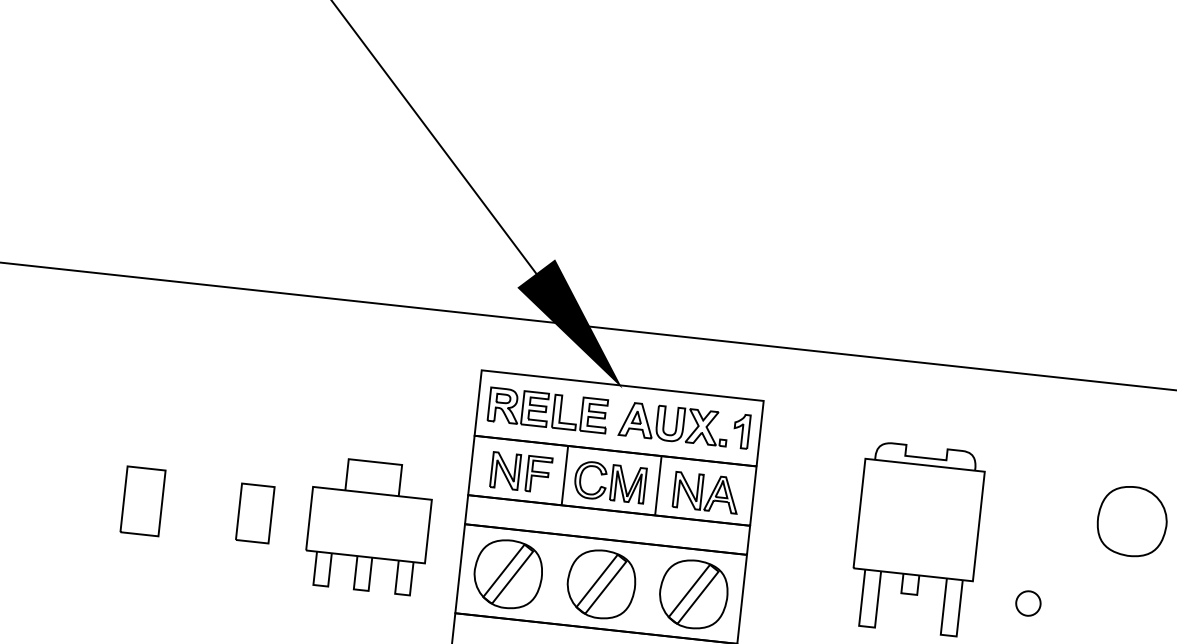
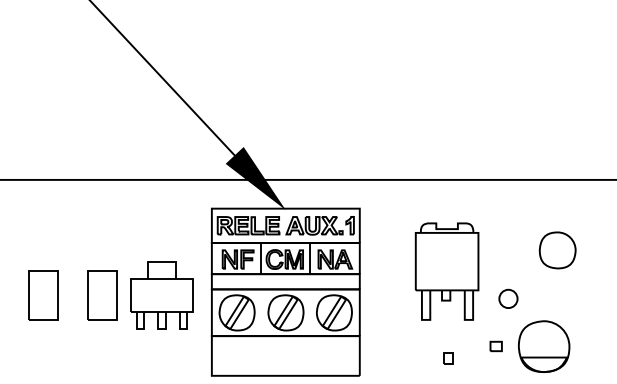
part: (142, 500) -> (43, 295), size x1.43
part: (255, 513) -> (102, 295), size x1.67
part: (1028, 602) -> (508, 298), size x1.43

